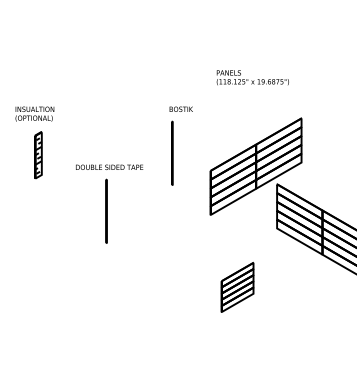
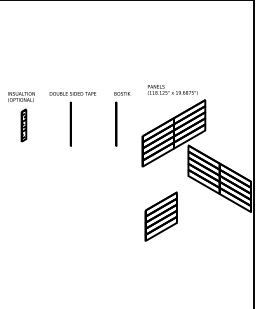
text: (252, 78) -> (172, 90), moved
part: (108, 204) -> (72, 119), moved
part: (236, 287) -> (160, 216), size x1.43

